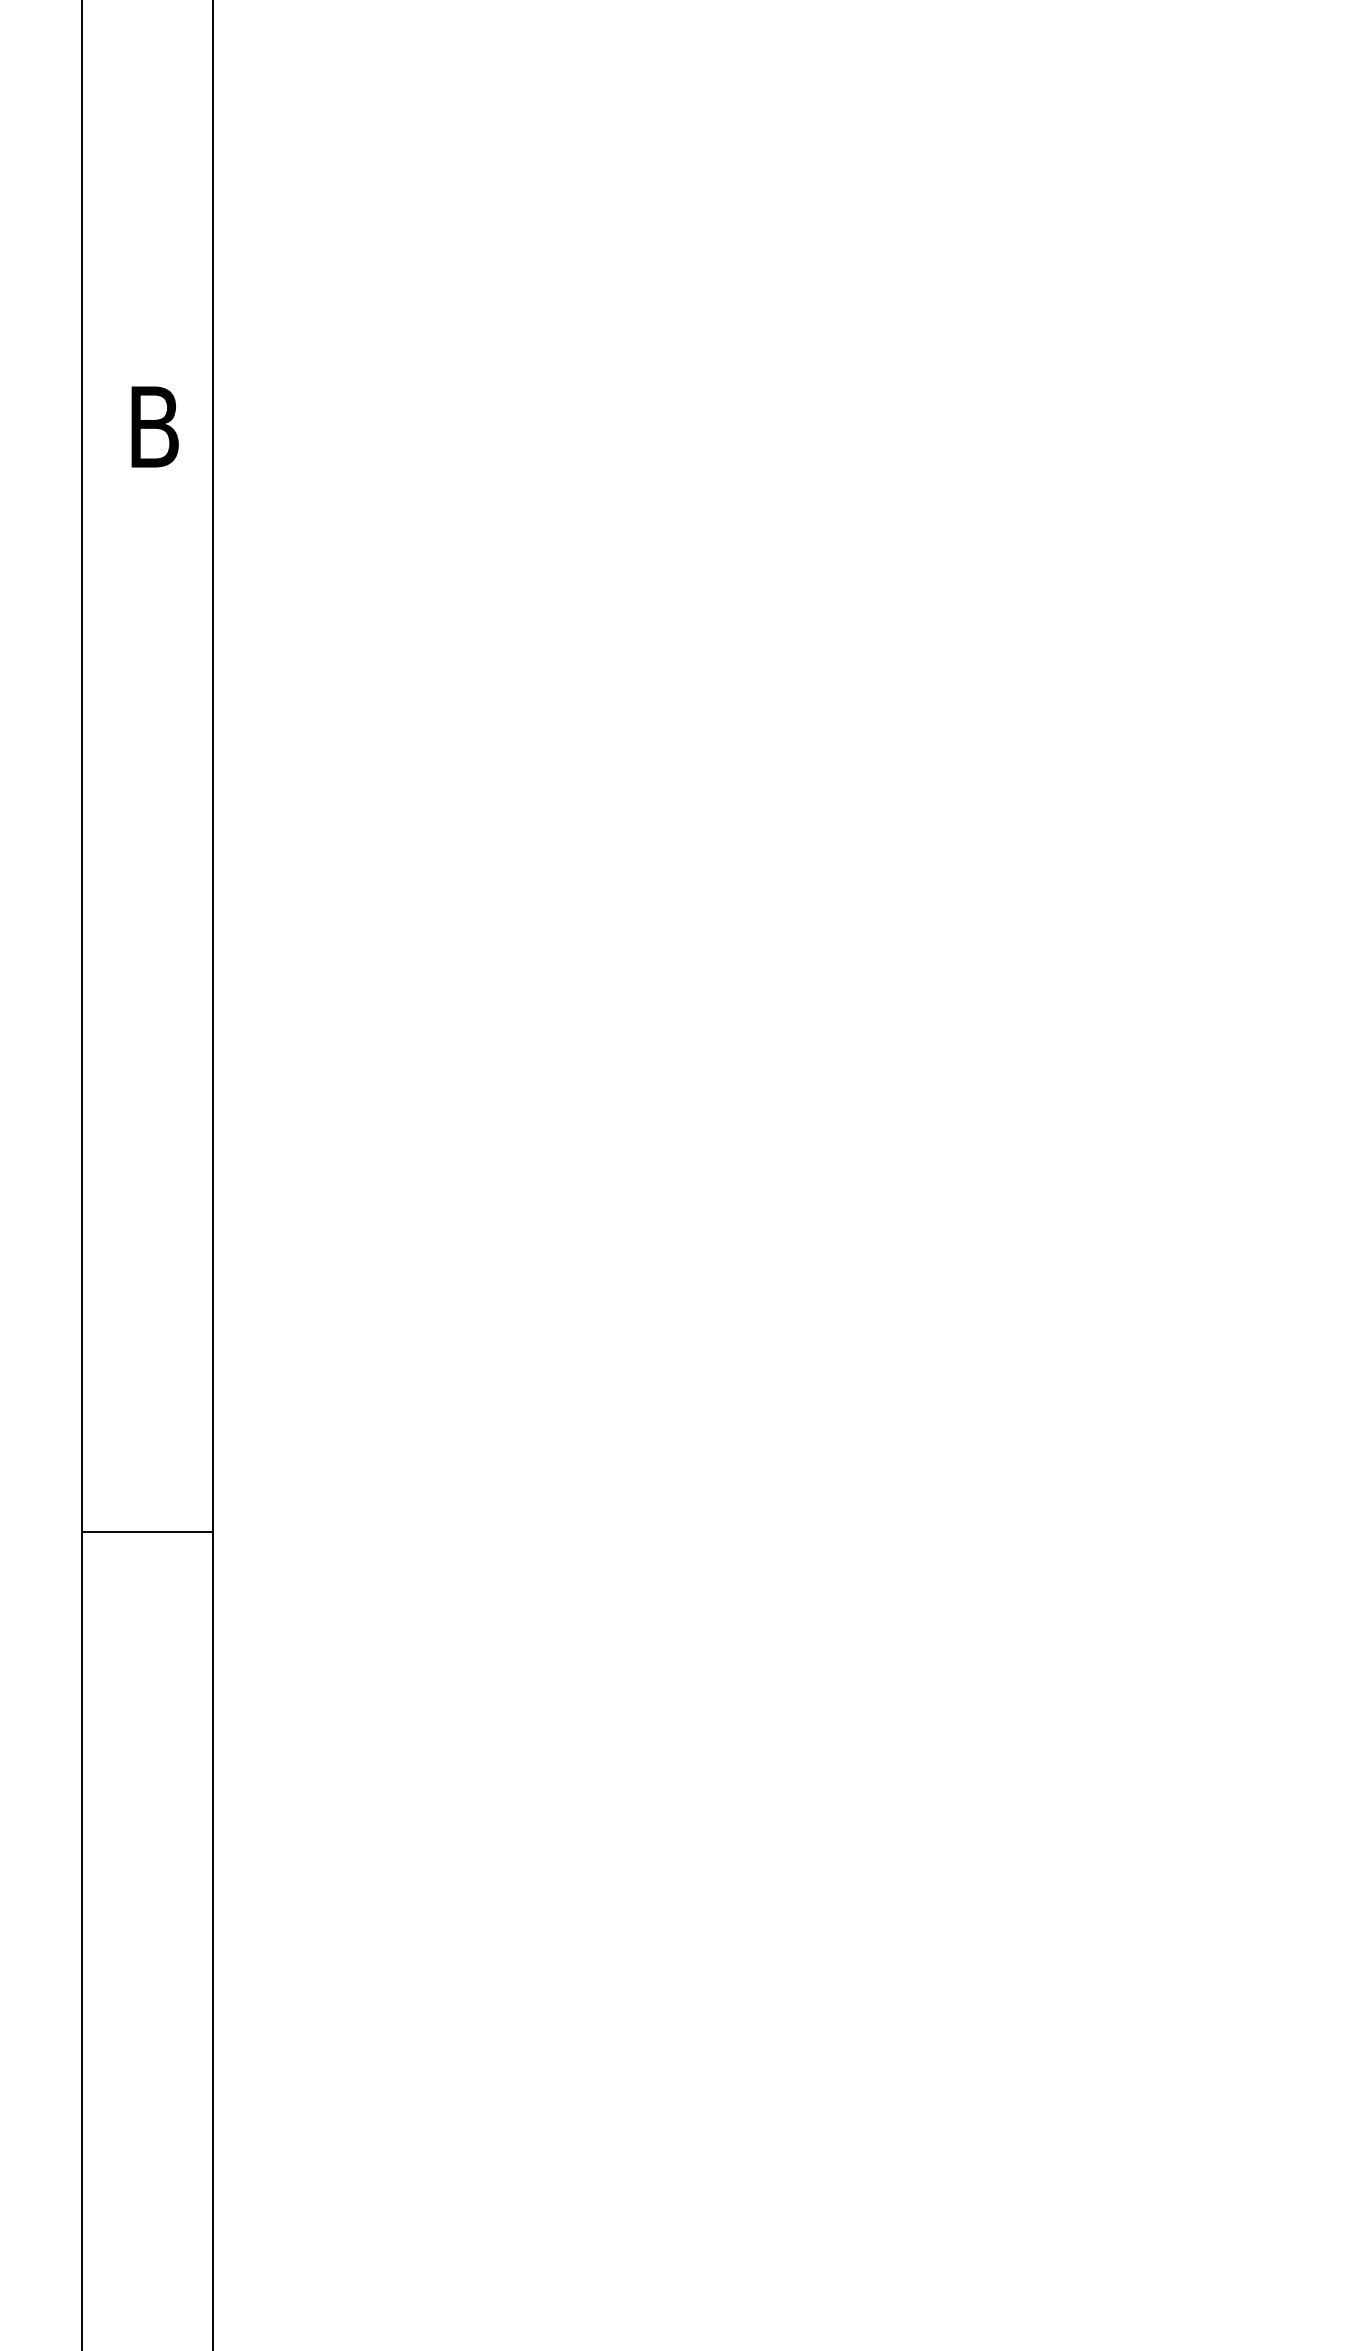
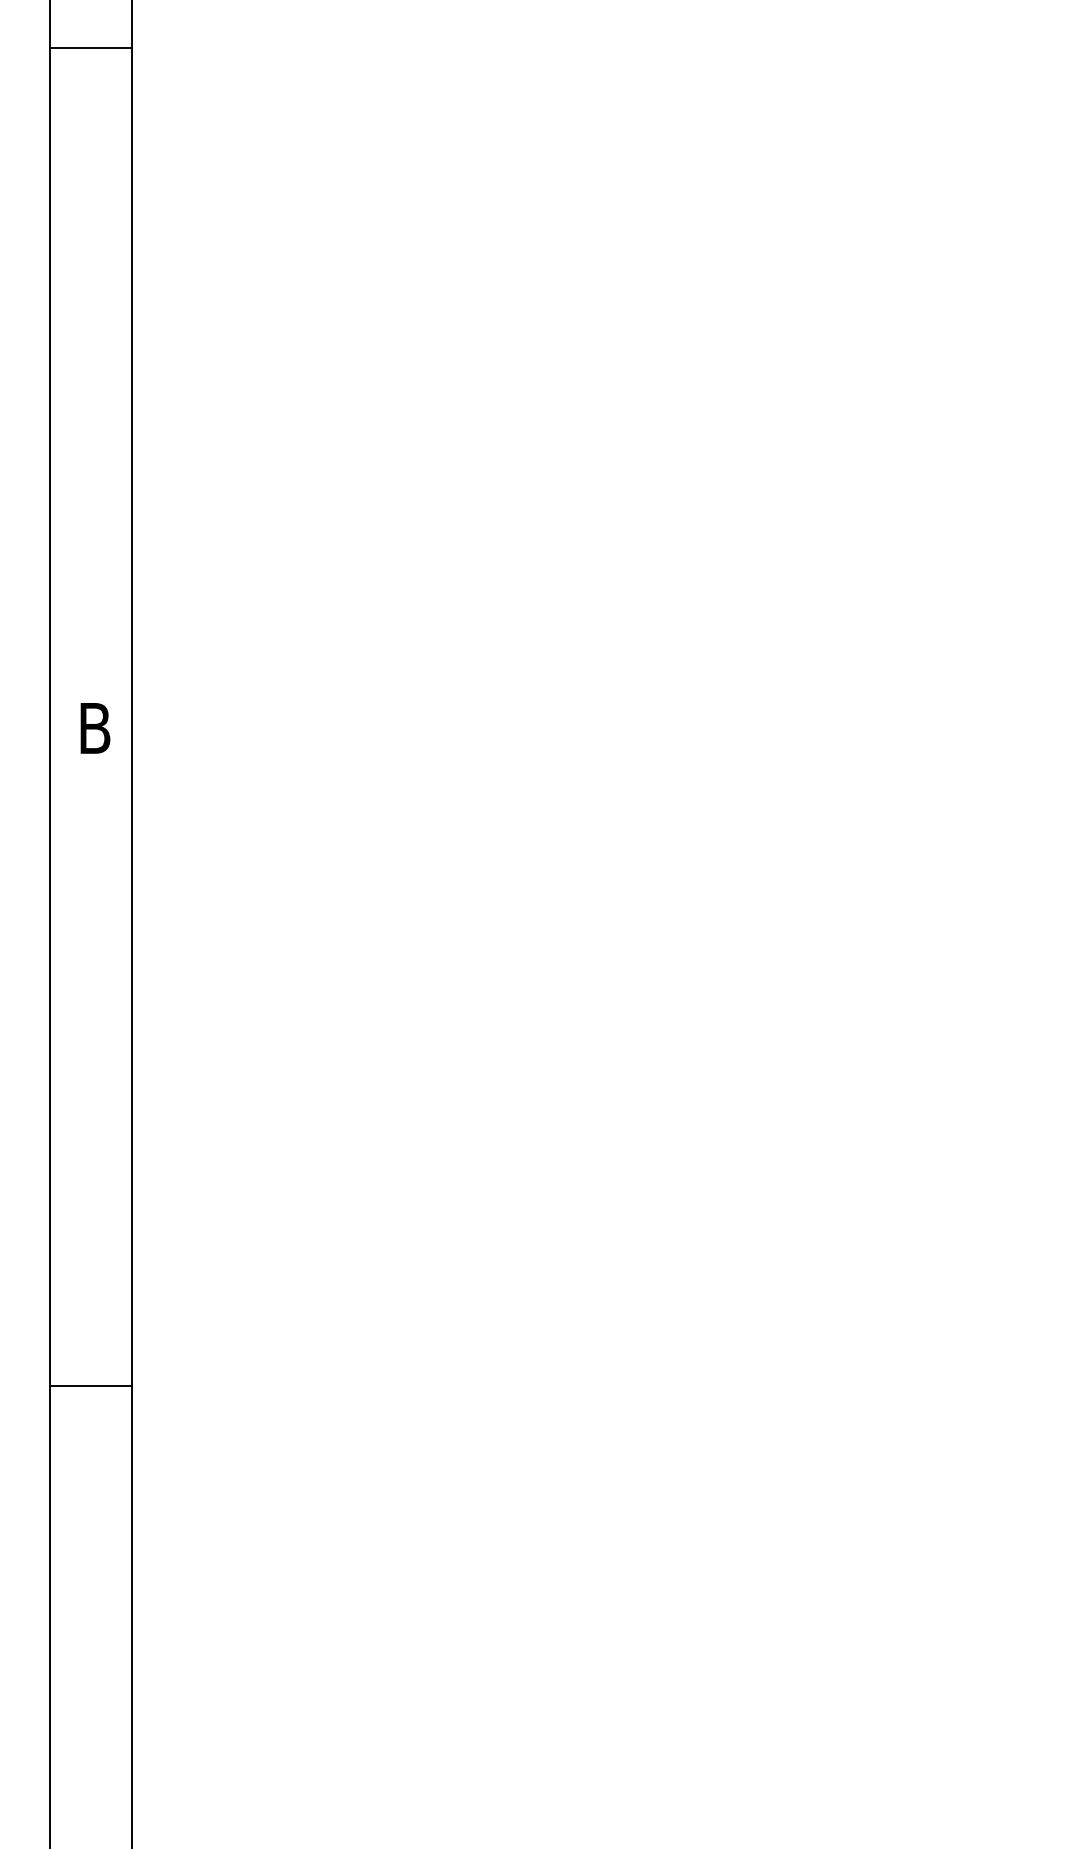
line: (147, 1532) -> (90, 1386), moved

